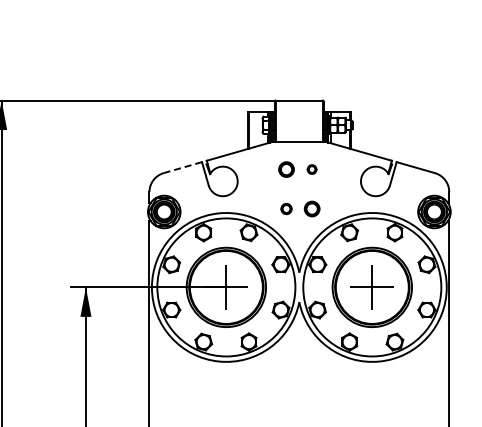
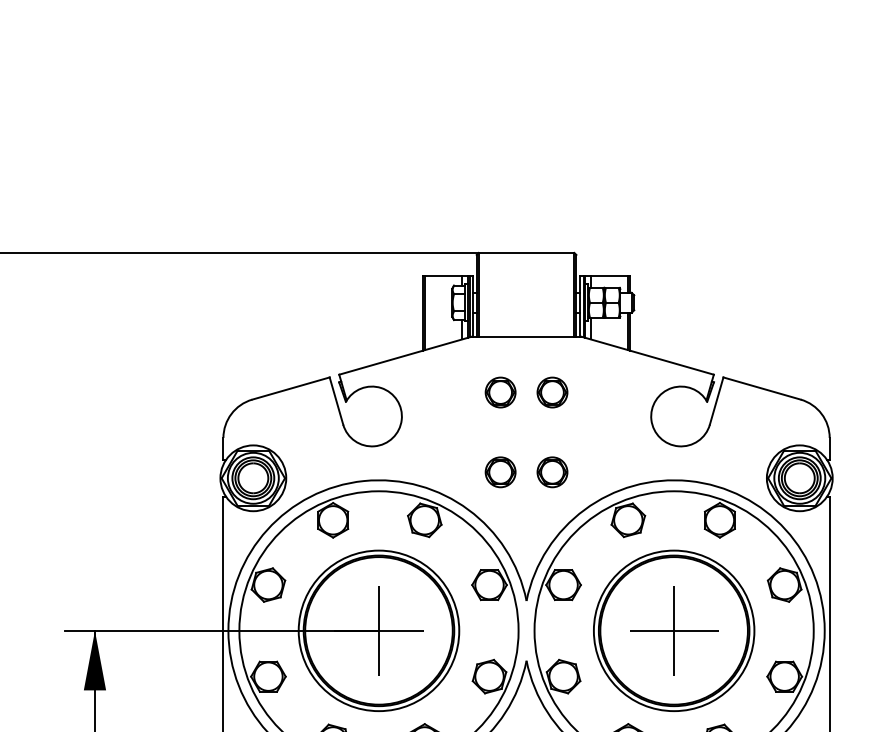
line: (182, 167) -> (290, 388), dashed -> solid
part: (311, 169) -> (551, 392), size x1.67
part: (286, 208) -> (500, 471), size x1.43

